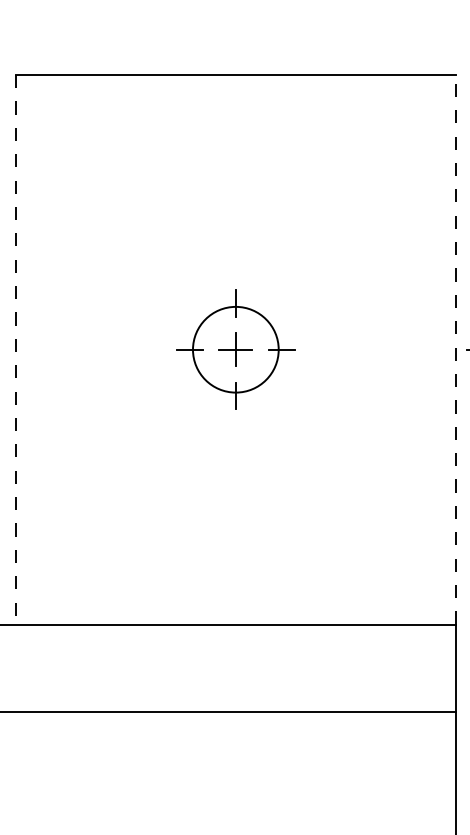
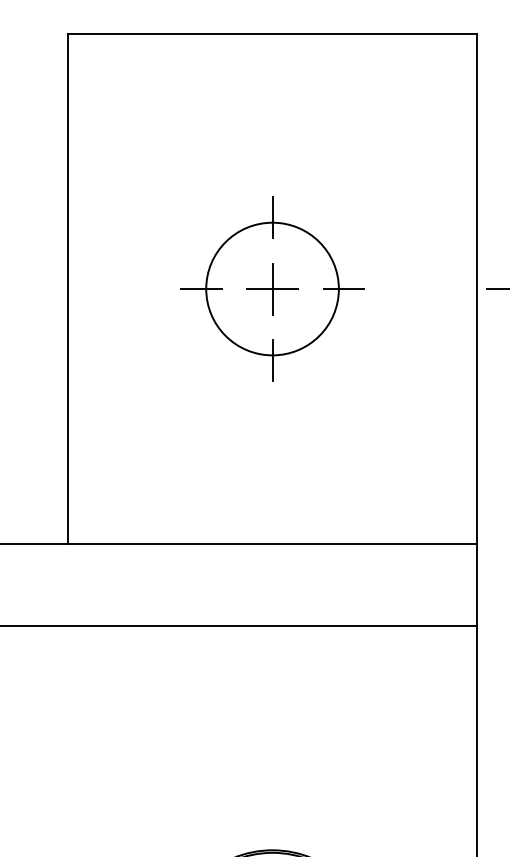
part: (235, 349) -> (272, 288), size x1.67
line: (455, 349) -> (476, 288), dashed -> solid
line: (16, 350) -> (68, 289), dashed -> solid

